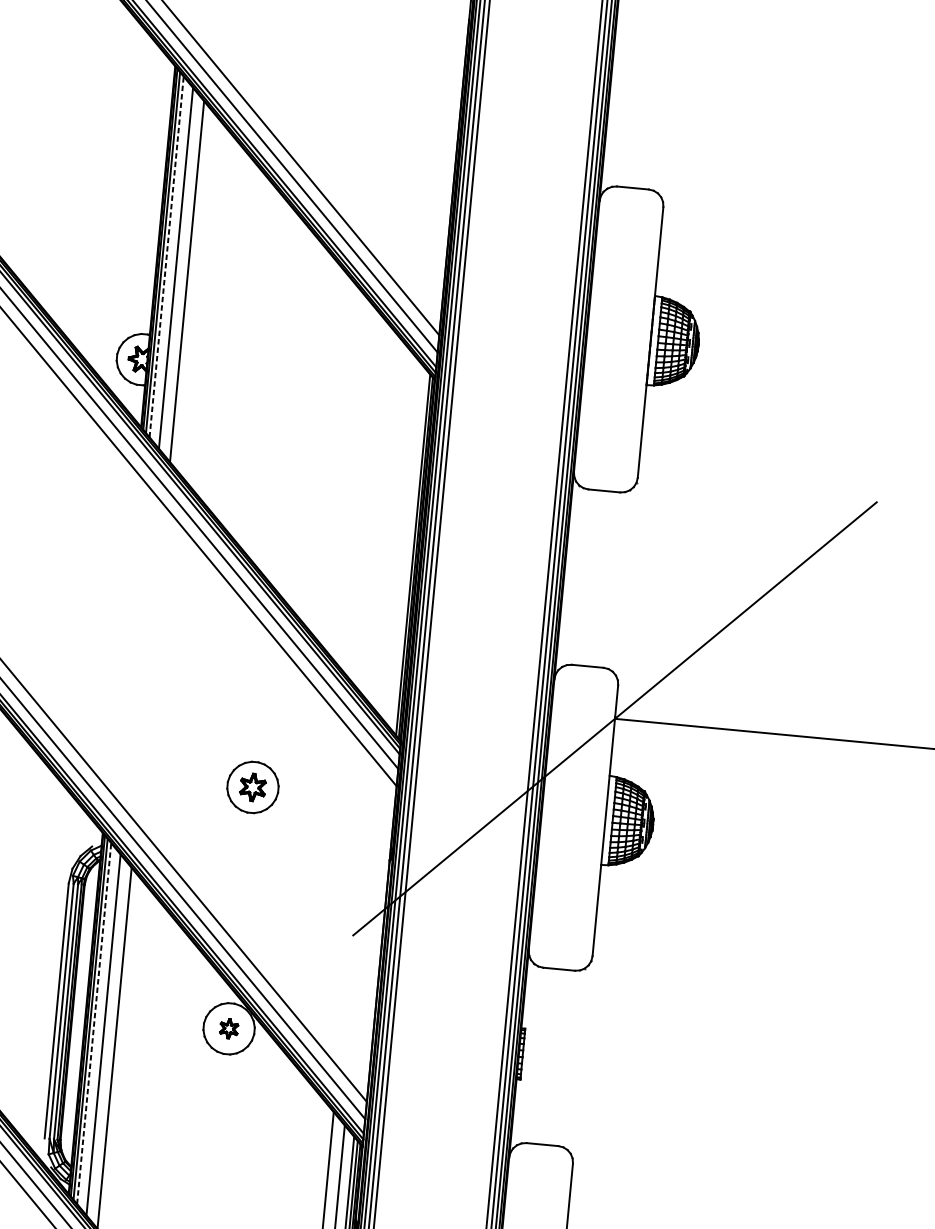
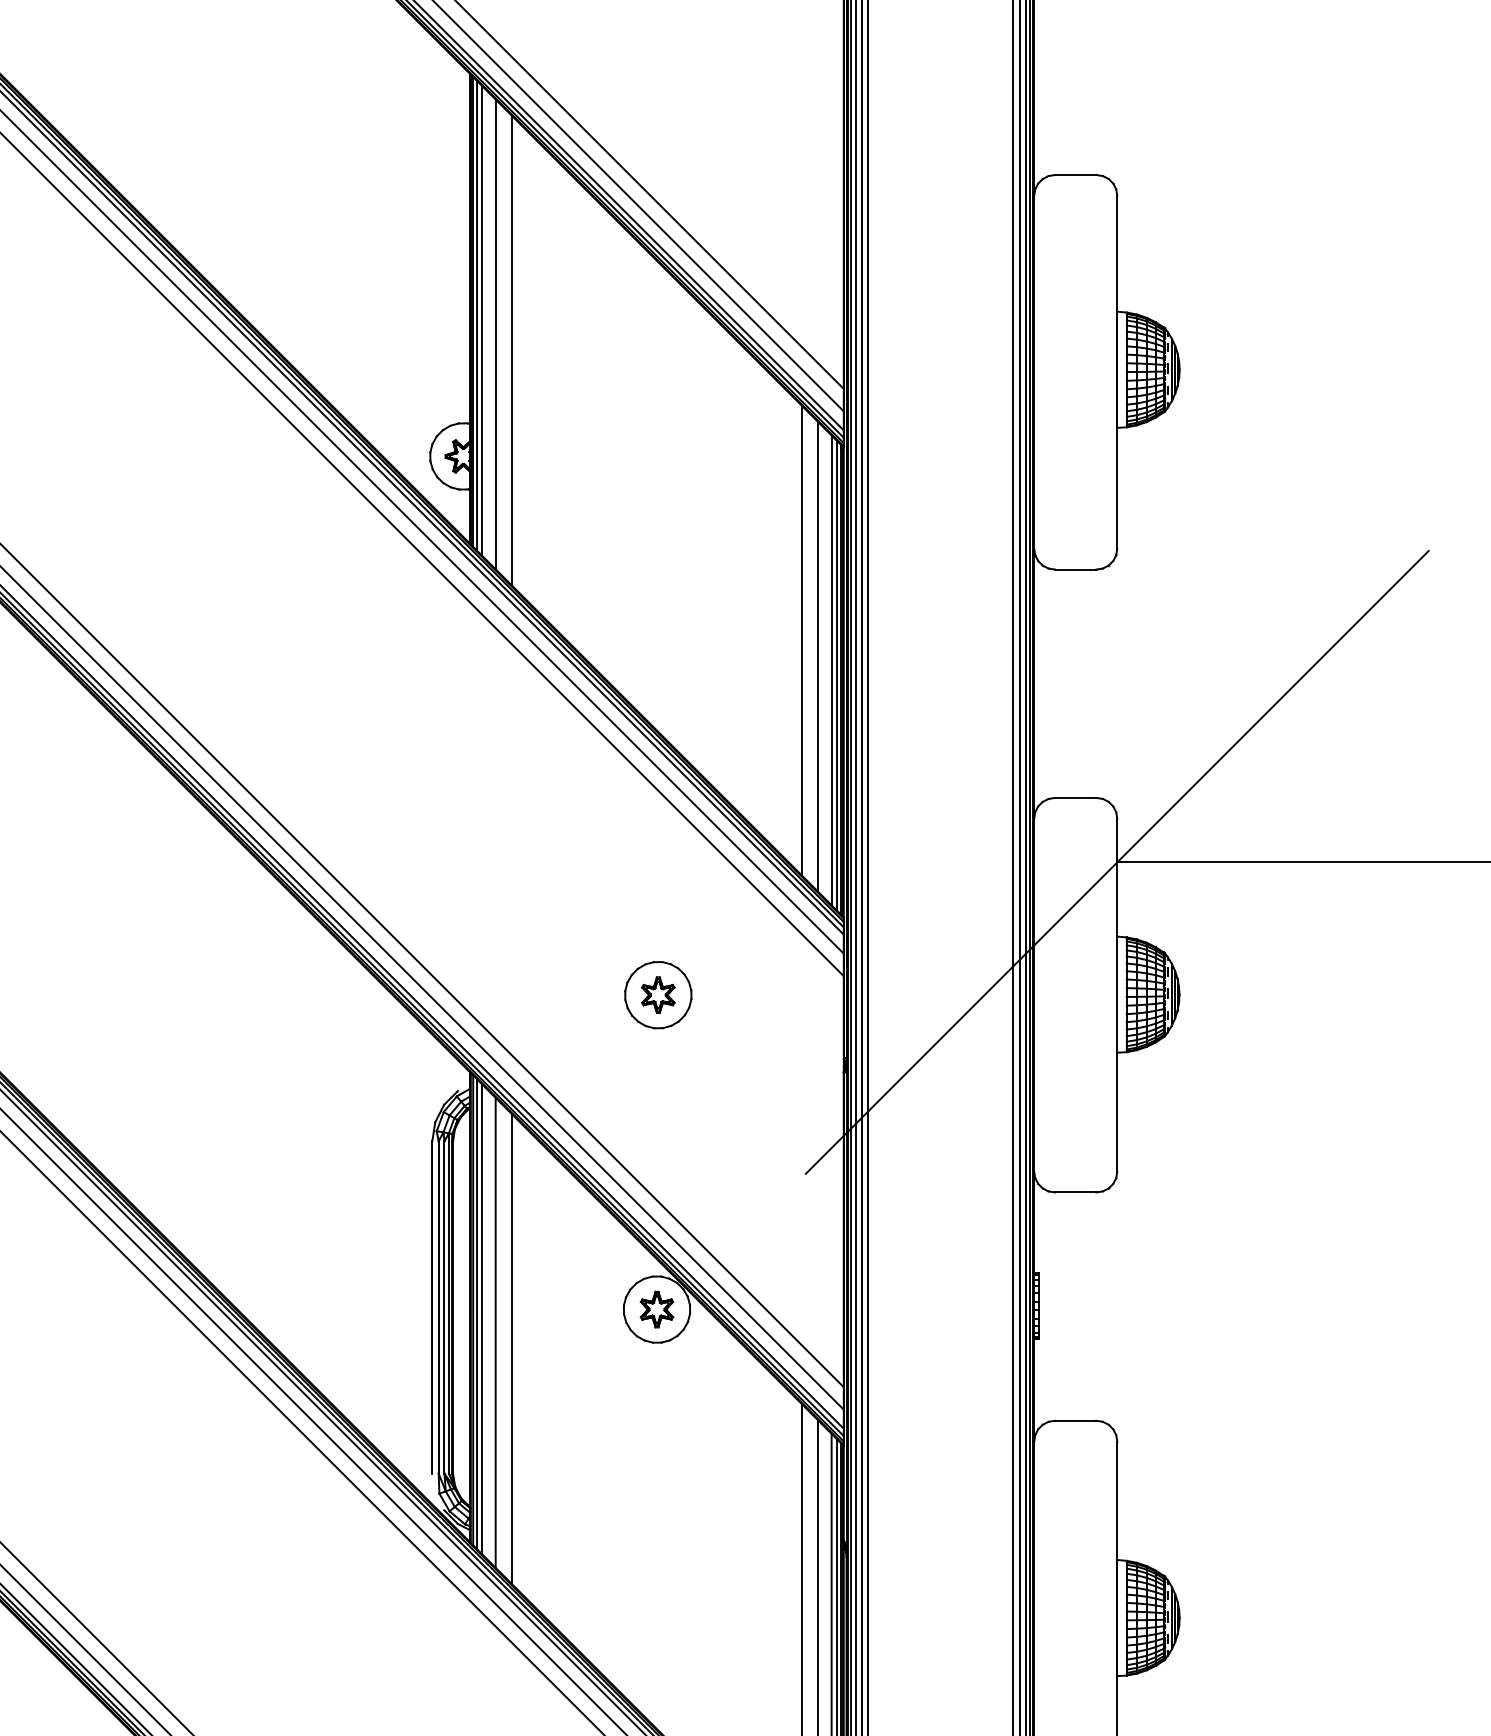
line: (166, 256) -> (482, 320), dashed -> solid
line: (389, 525) -> (802, 640), added
line: (400, 539) -> (818, 656), added
line: (409, 550) -> (831, 670), added
line: (94, 1023) -> (482, 1319), dashed -> solid
part: (228, 1028) -> (656, 1309), size x1.43

